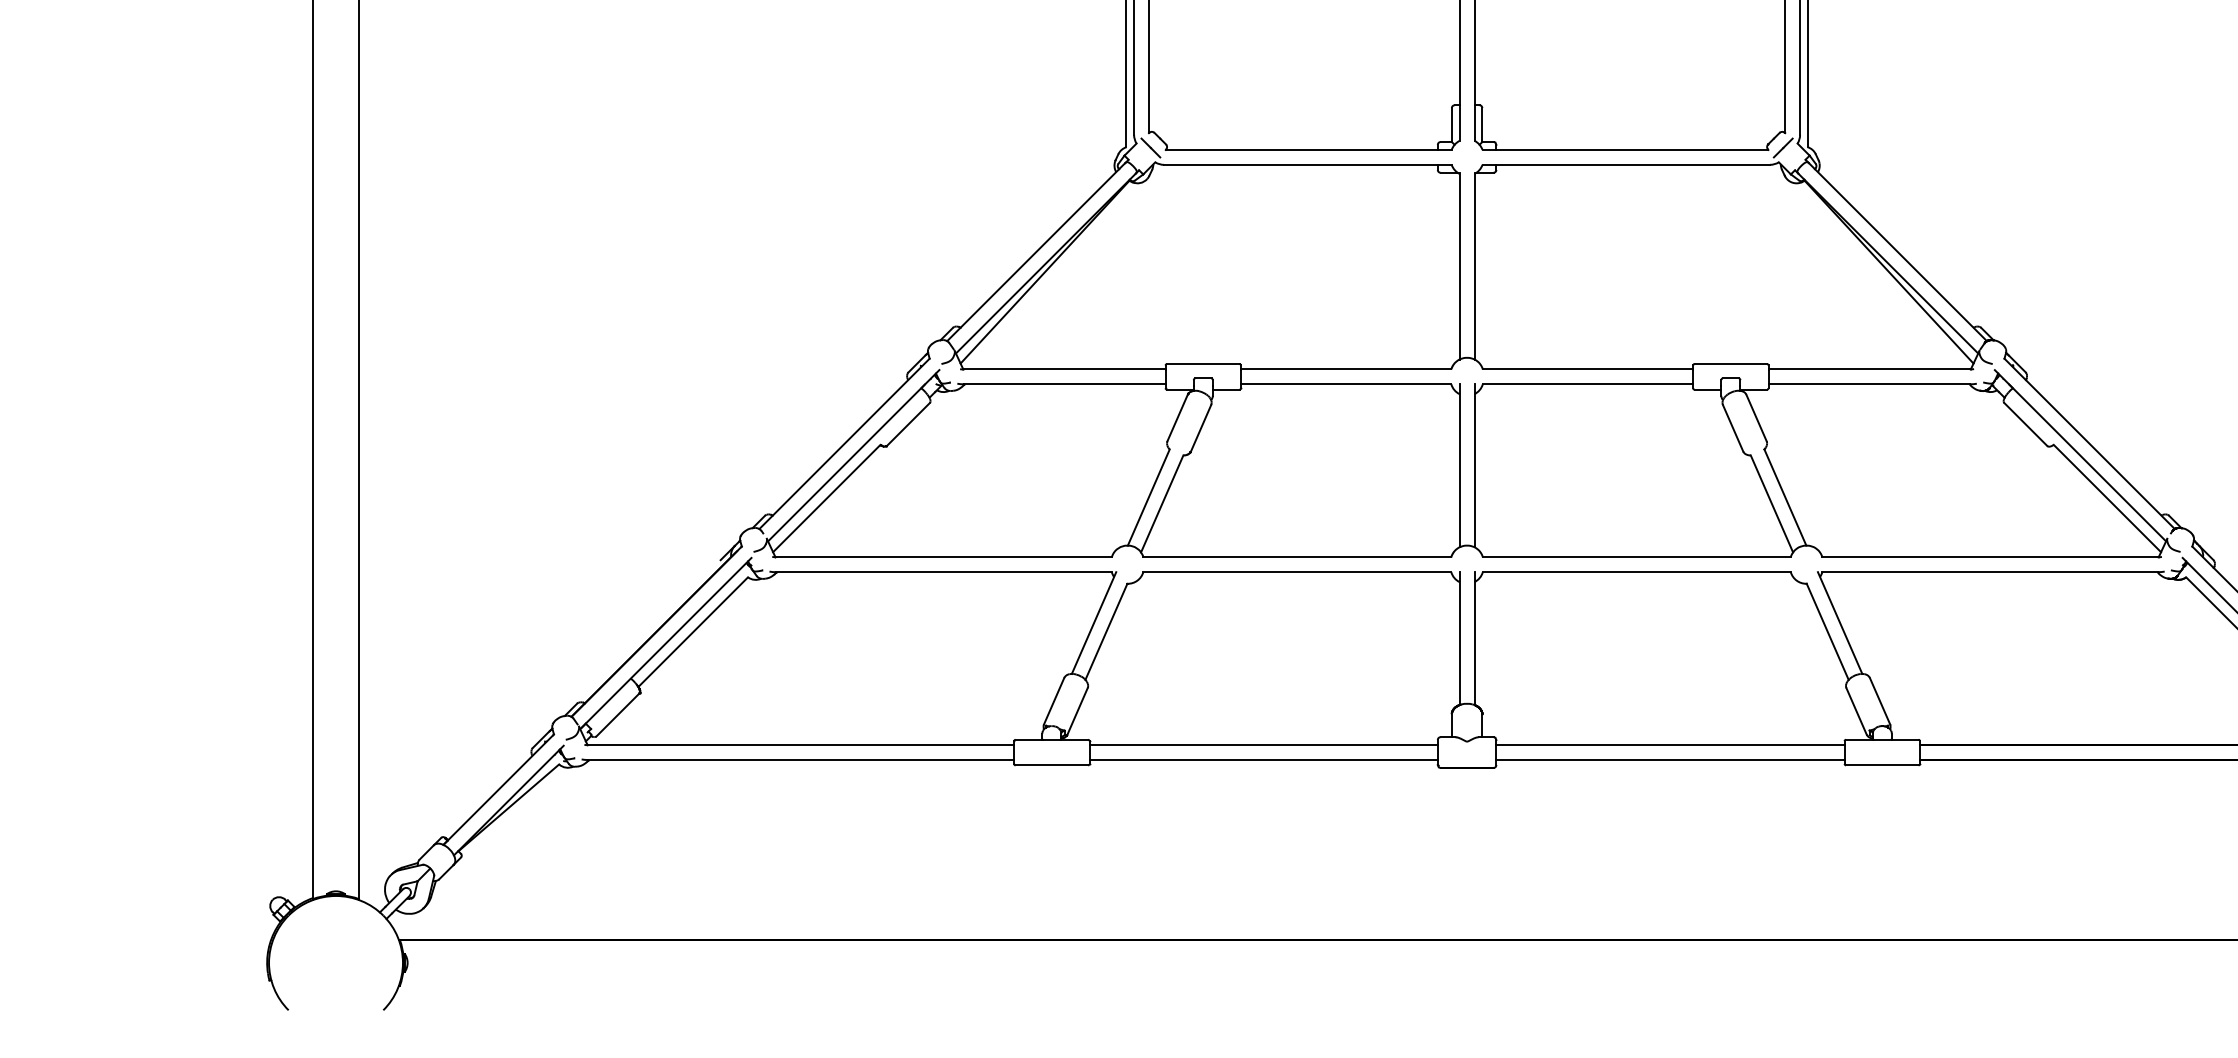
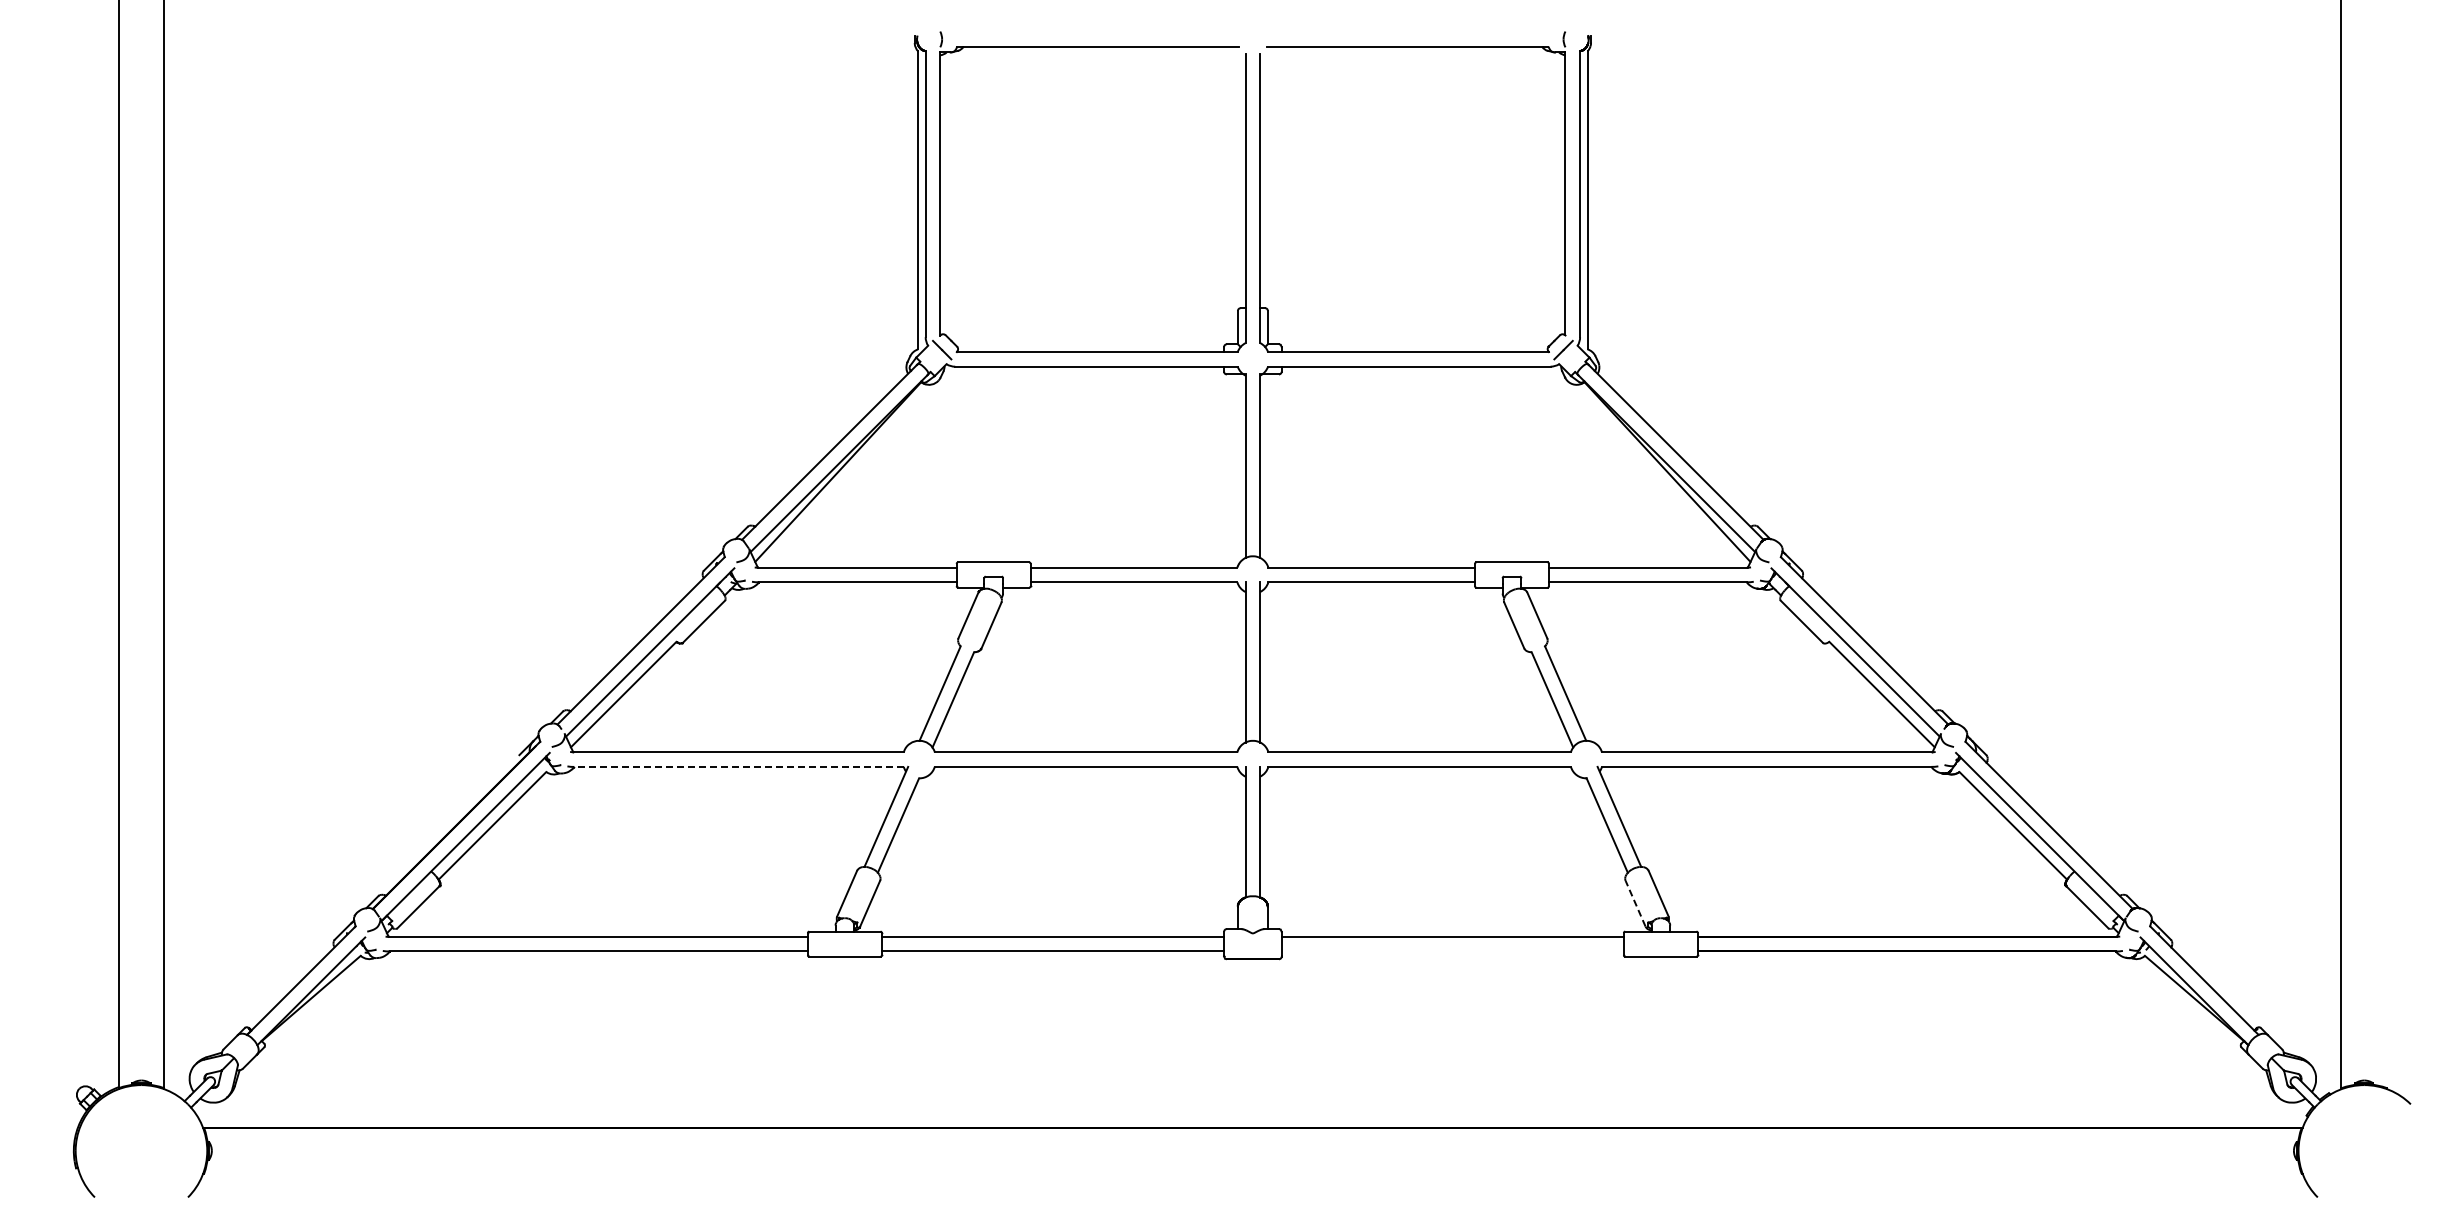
line: (944, 571) -> (739, 766), solid -> dashed
line: (1856, 711) -> (1635, 903), solid -> dashed
line: (1670, 760) -> (1452, 951), removed

